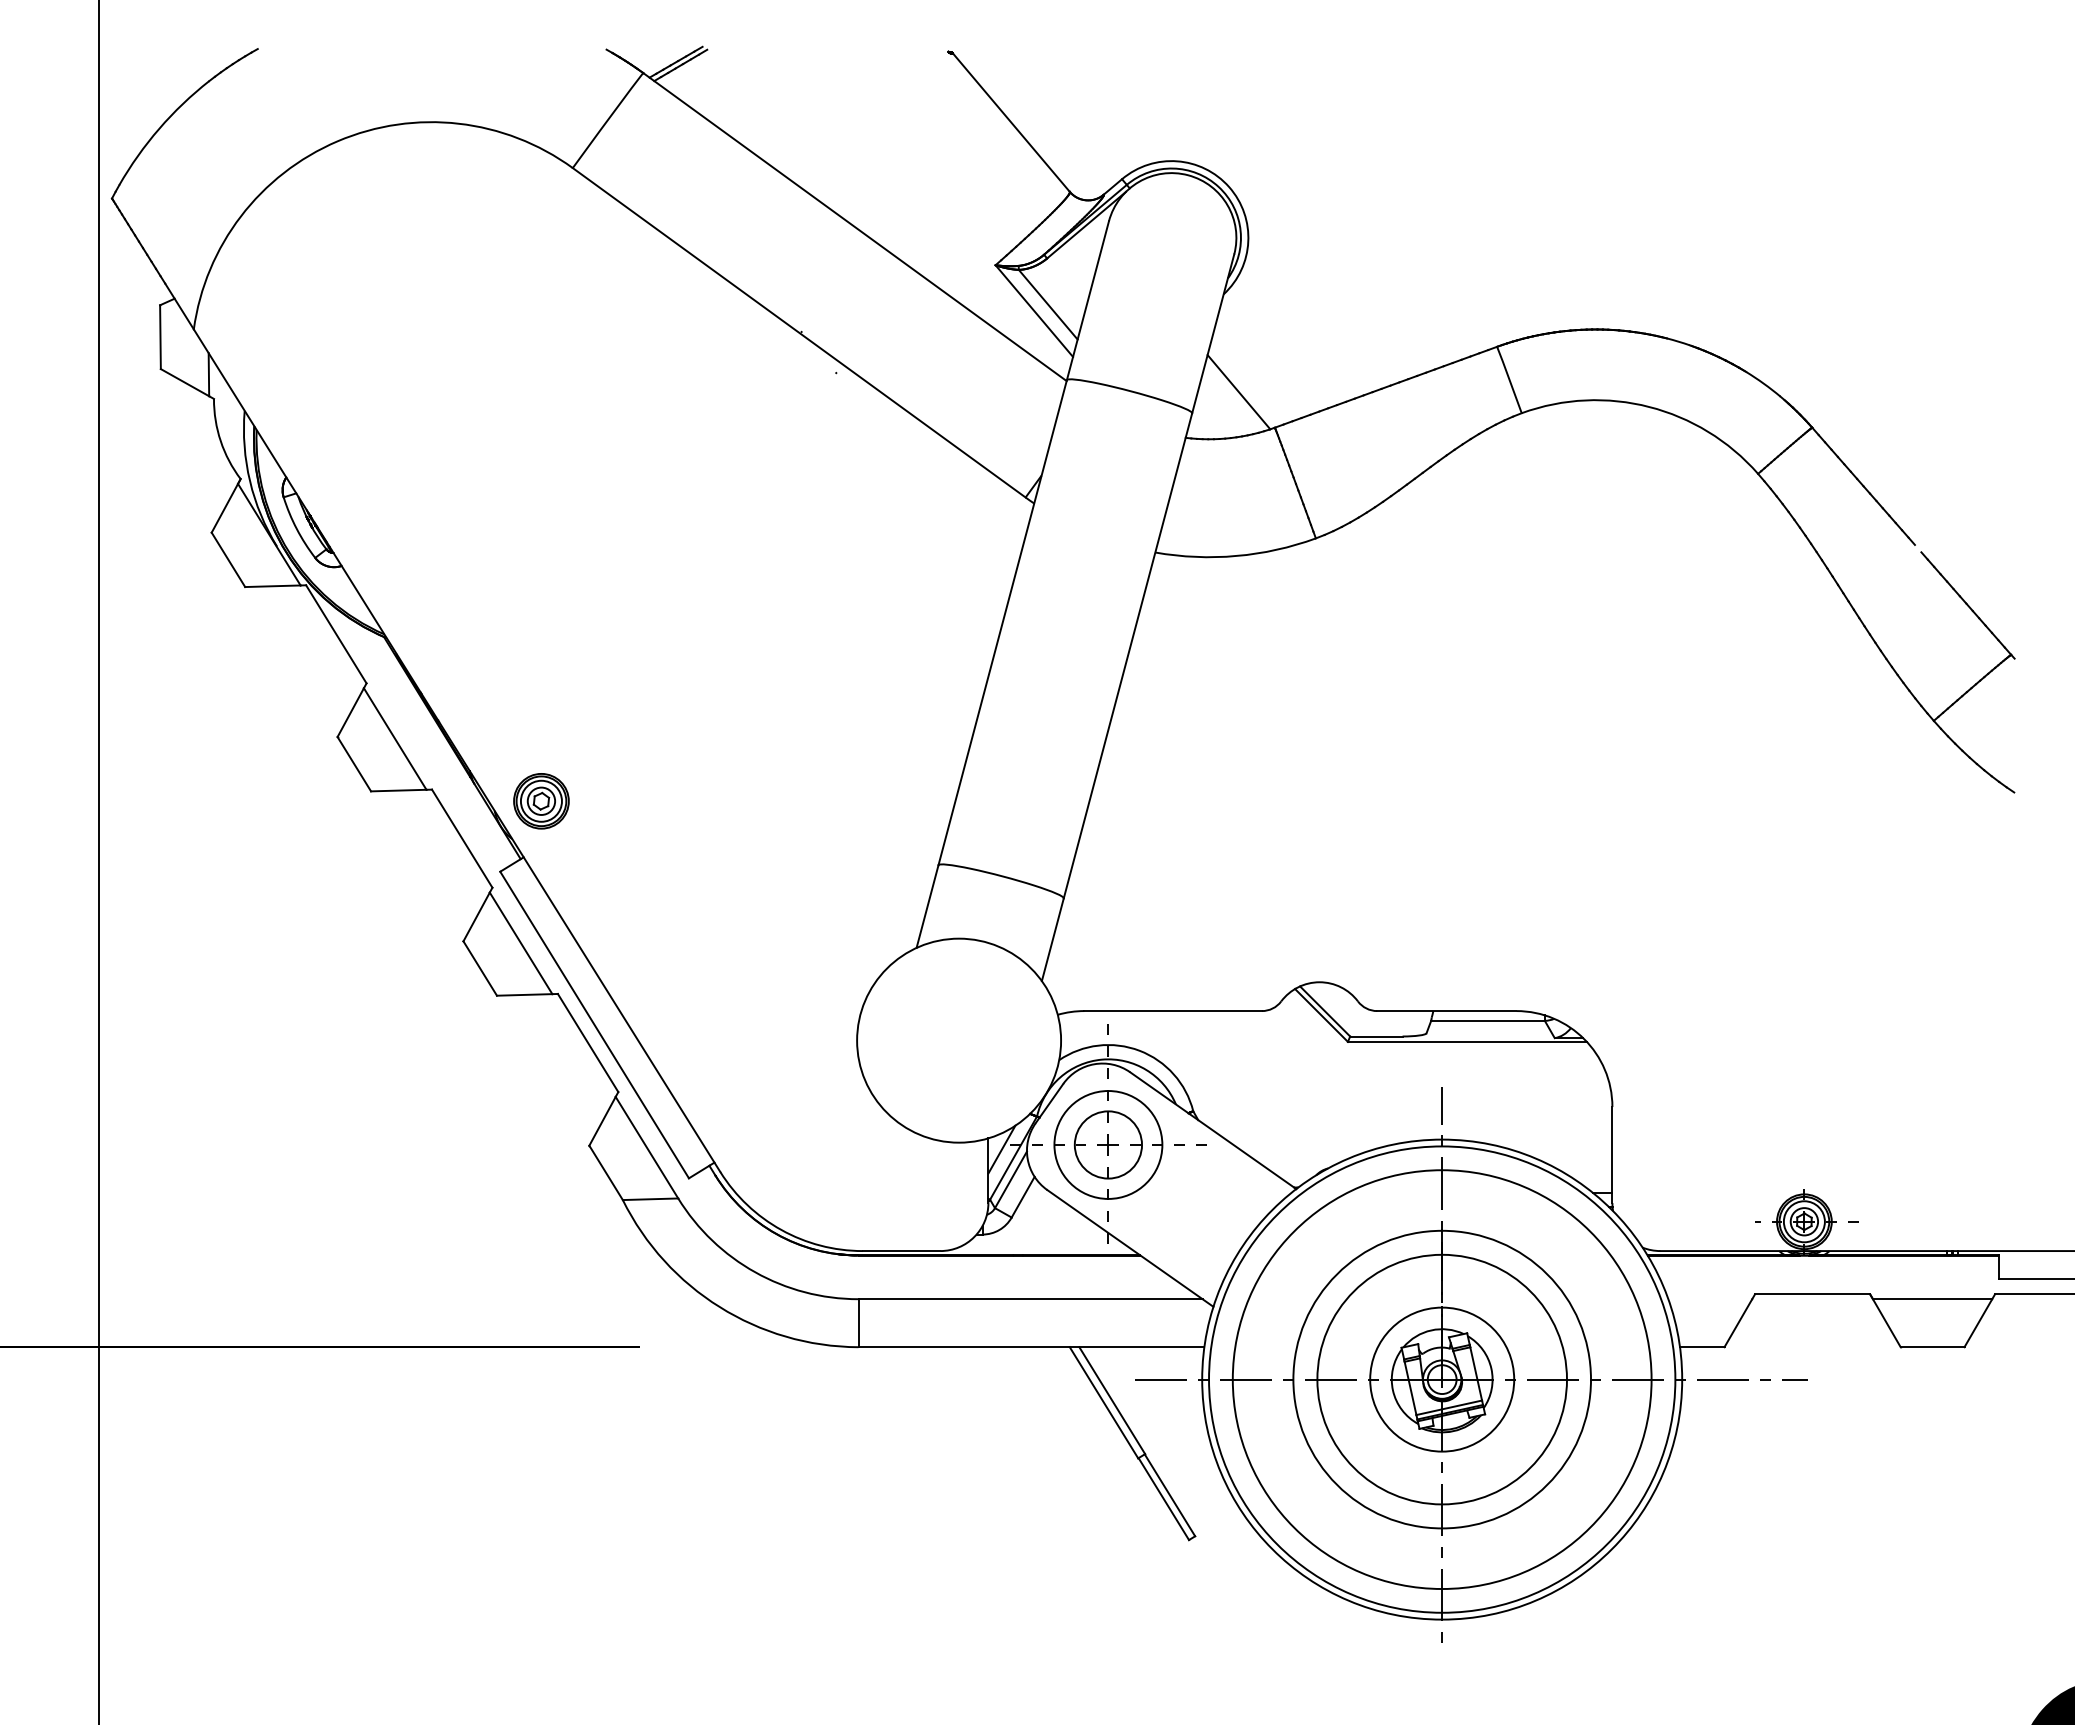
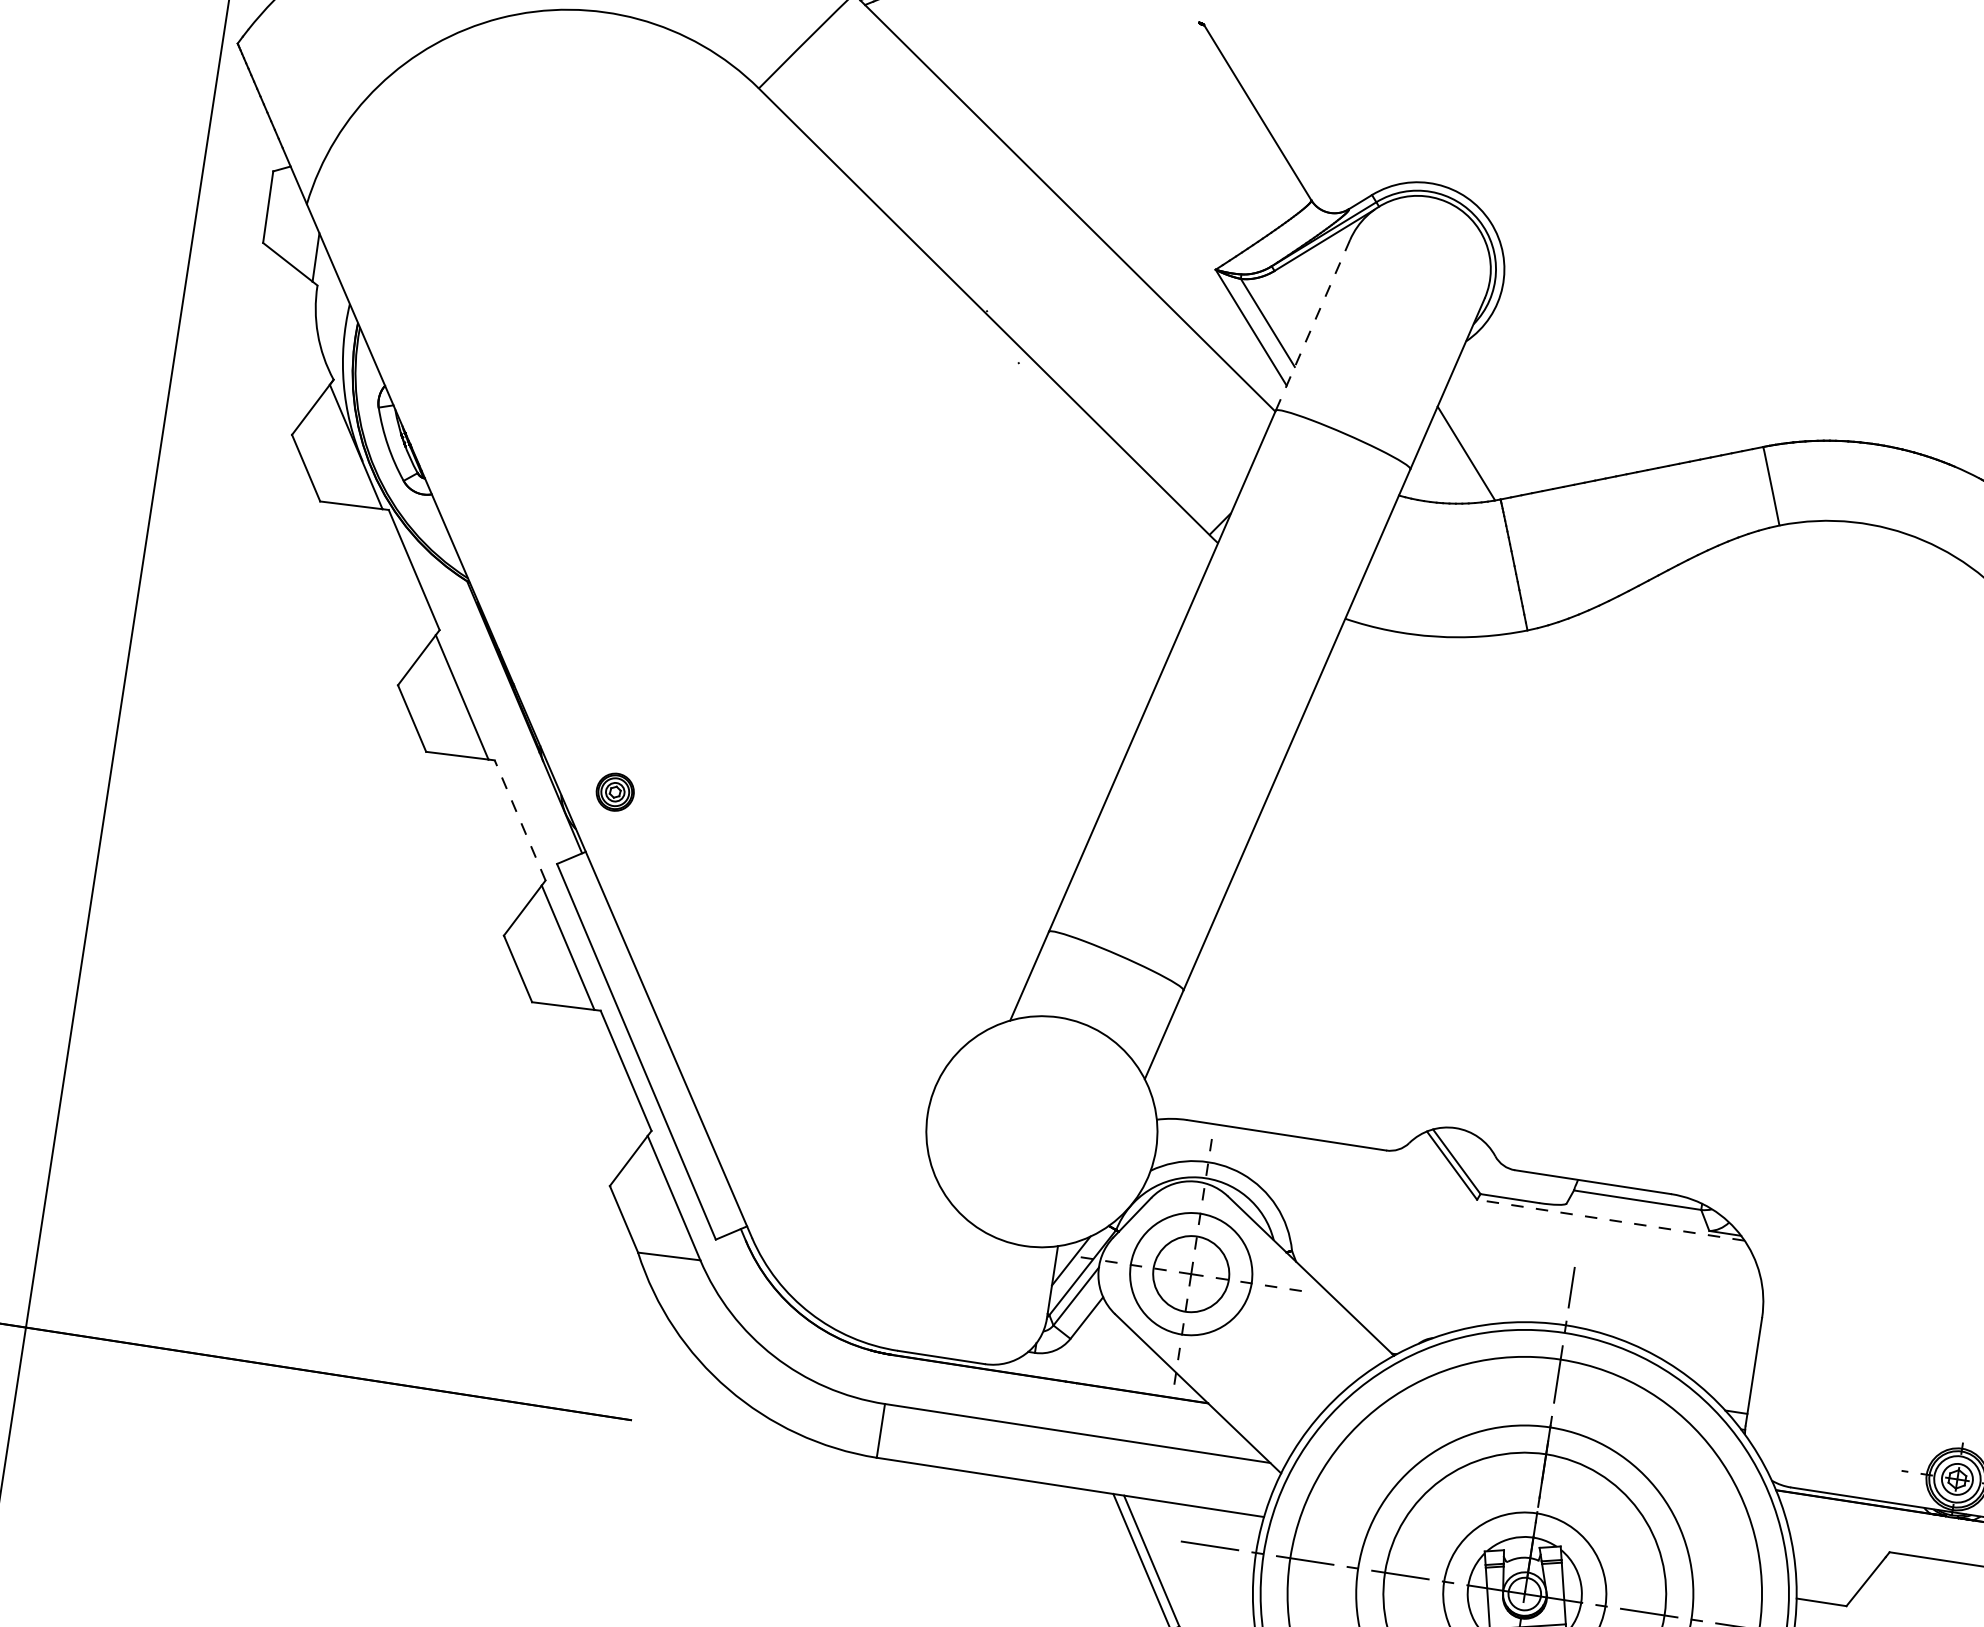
line: (1088, 300) -> (1313, 325), solid -> dashed
part: (541, 801) -> (615, 792), size x0.6
line: (462, 838) -> (520, 820), solid -> dashed
line: (1466, 1041) -> (1609, 1219), solid -> dashed

